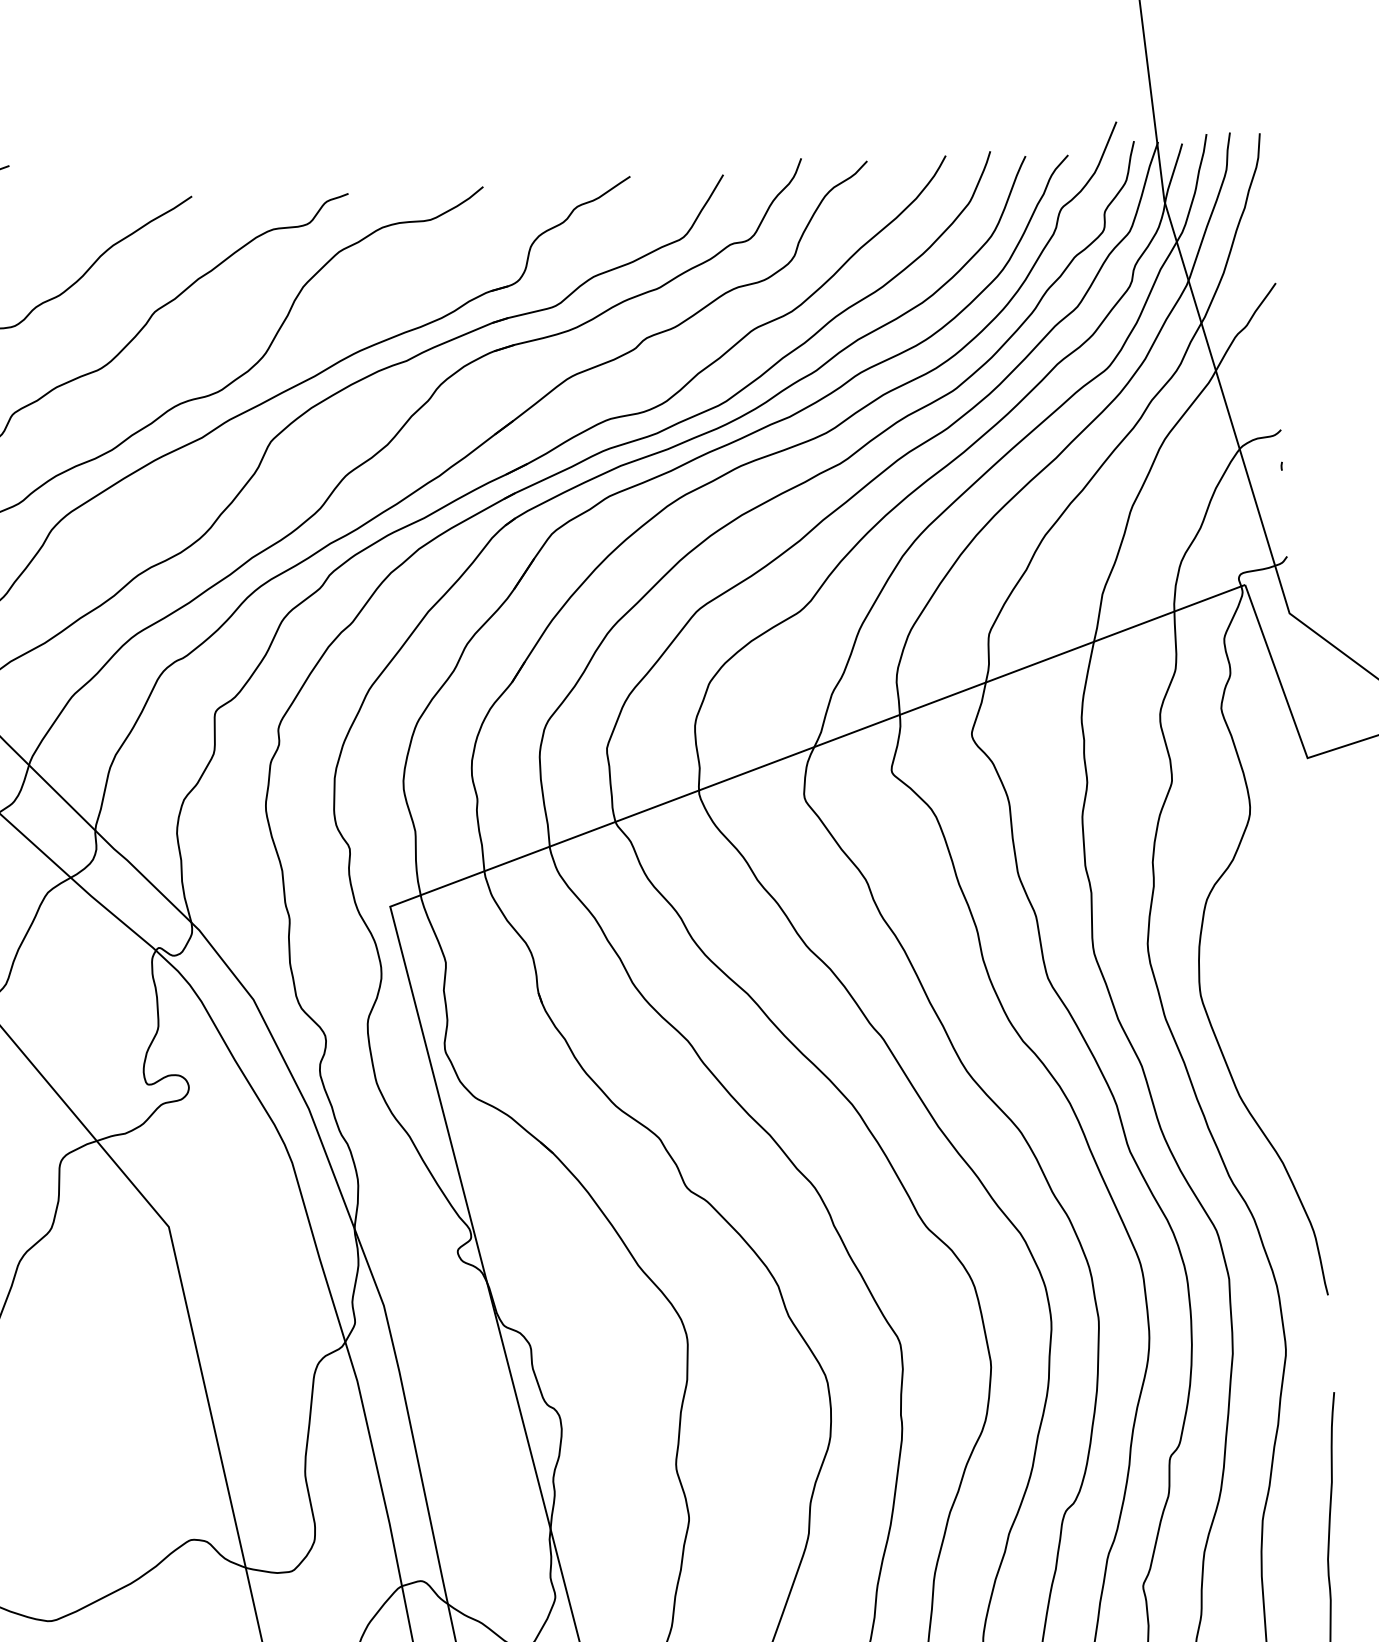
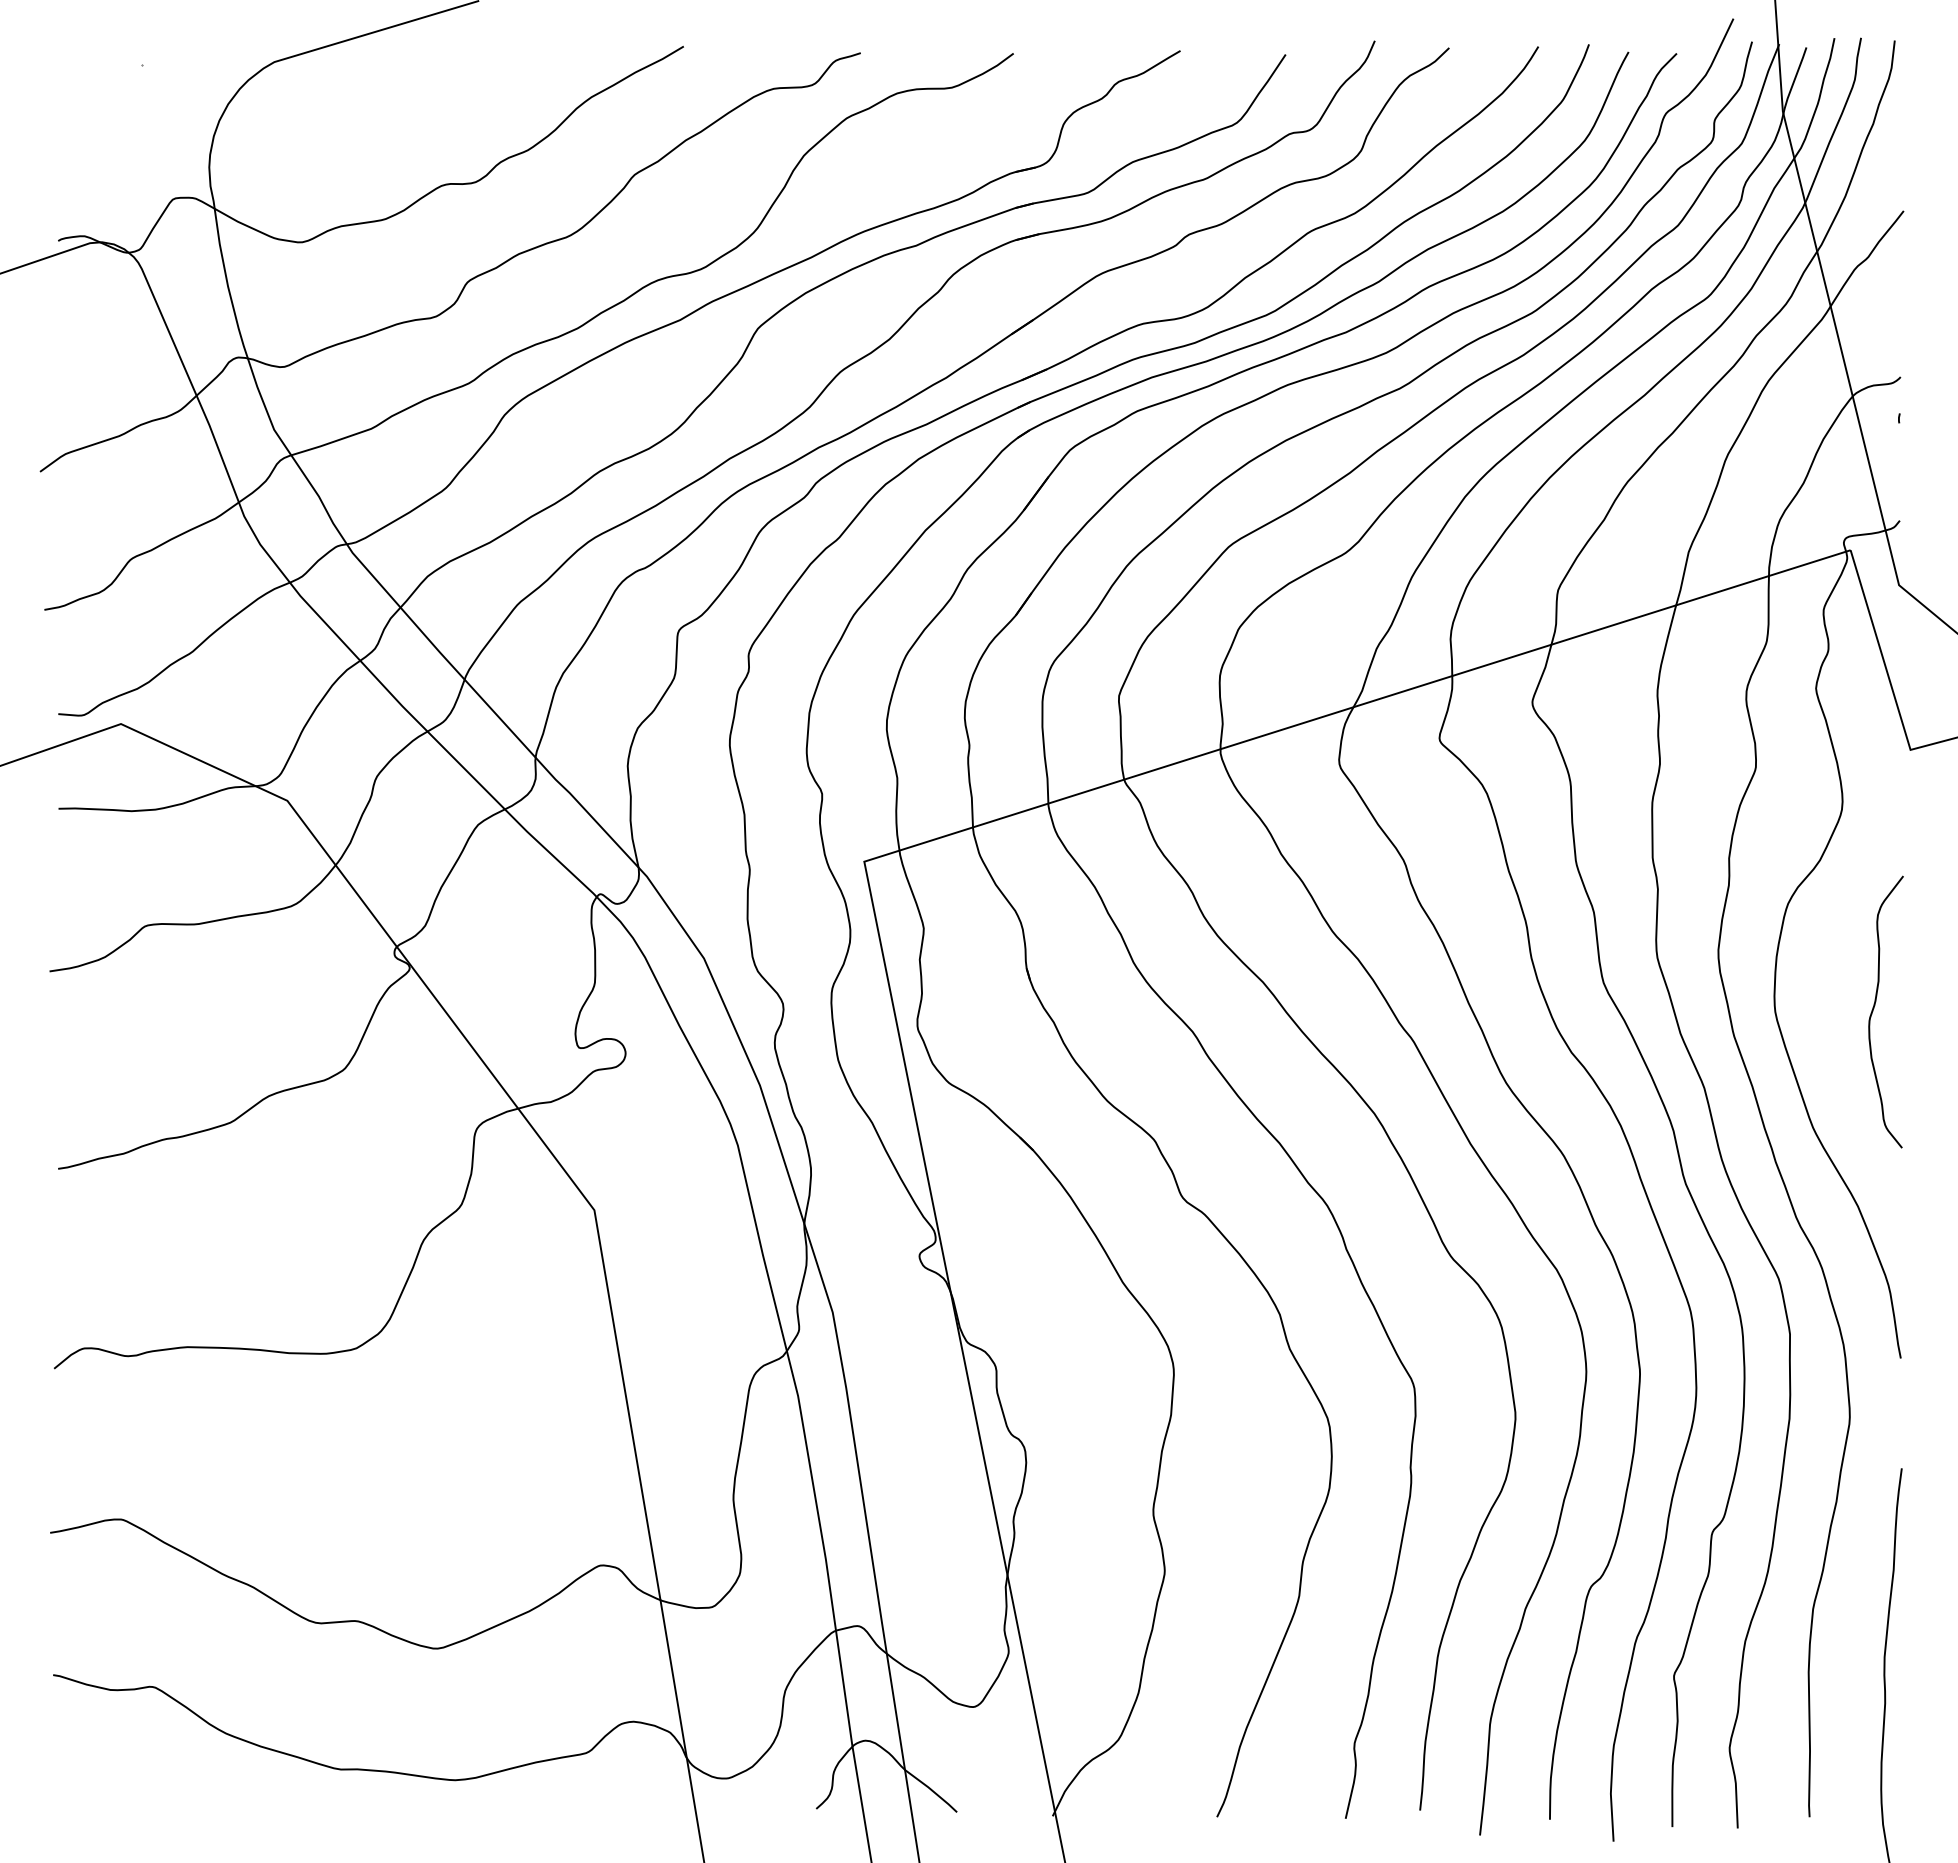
curve: (1288, 987) -> (1874, 1008), added

